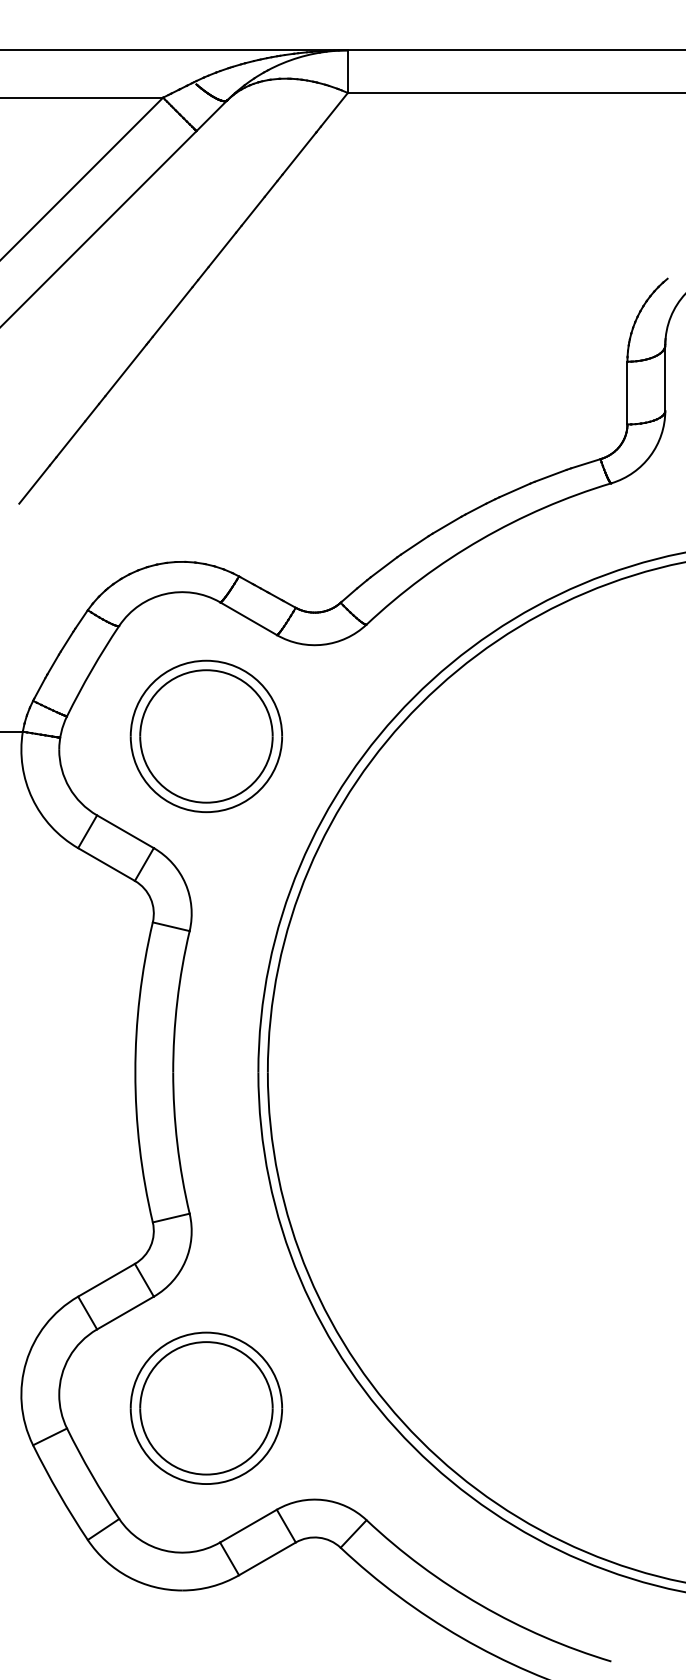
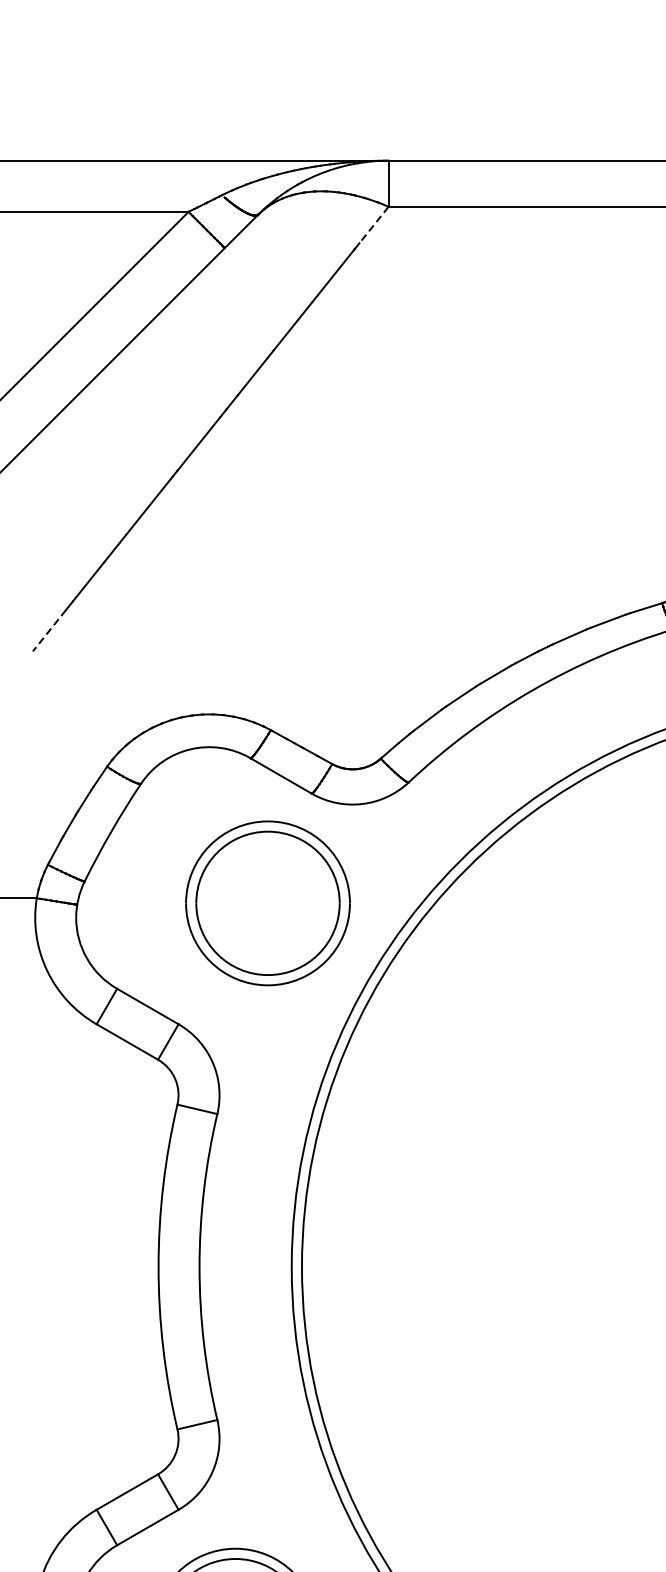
line: (334, 109) -> (374, 224), solid -> dashed
line: (34, 484) -> (49, 630), solid -> dashed
part: (206, 736) -> (268, 903), moved

